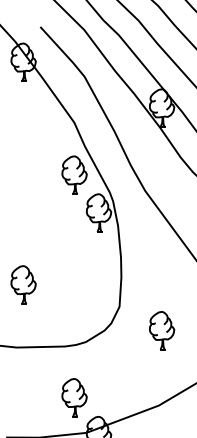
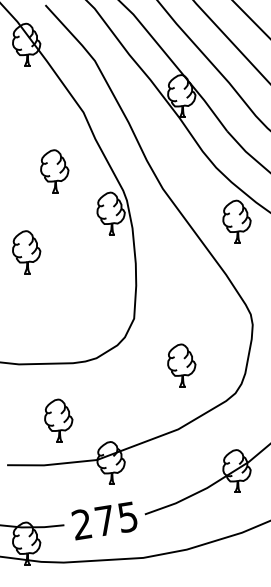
part: (74, 175) -> (54, 171), moved
part: (23, 285) -> (26, 252), moved
part: (161, 330) -> (181, 365), moved
part: (74, 397) -> (58, 420), moved

